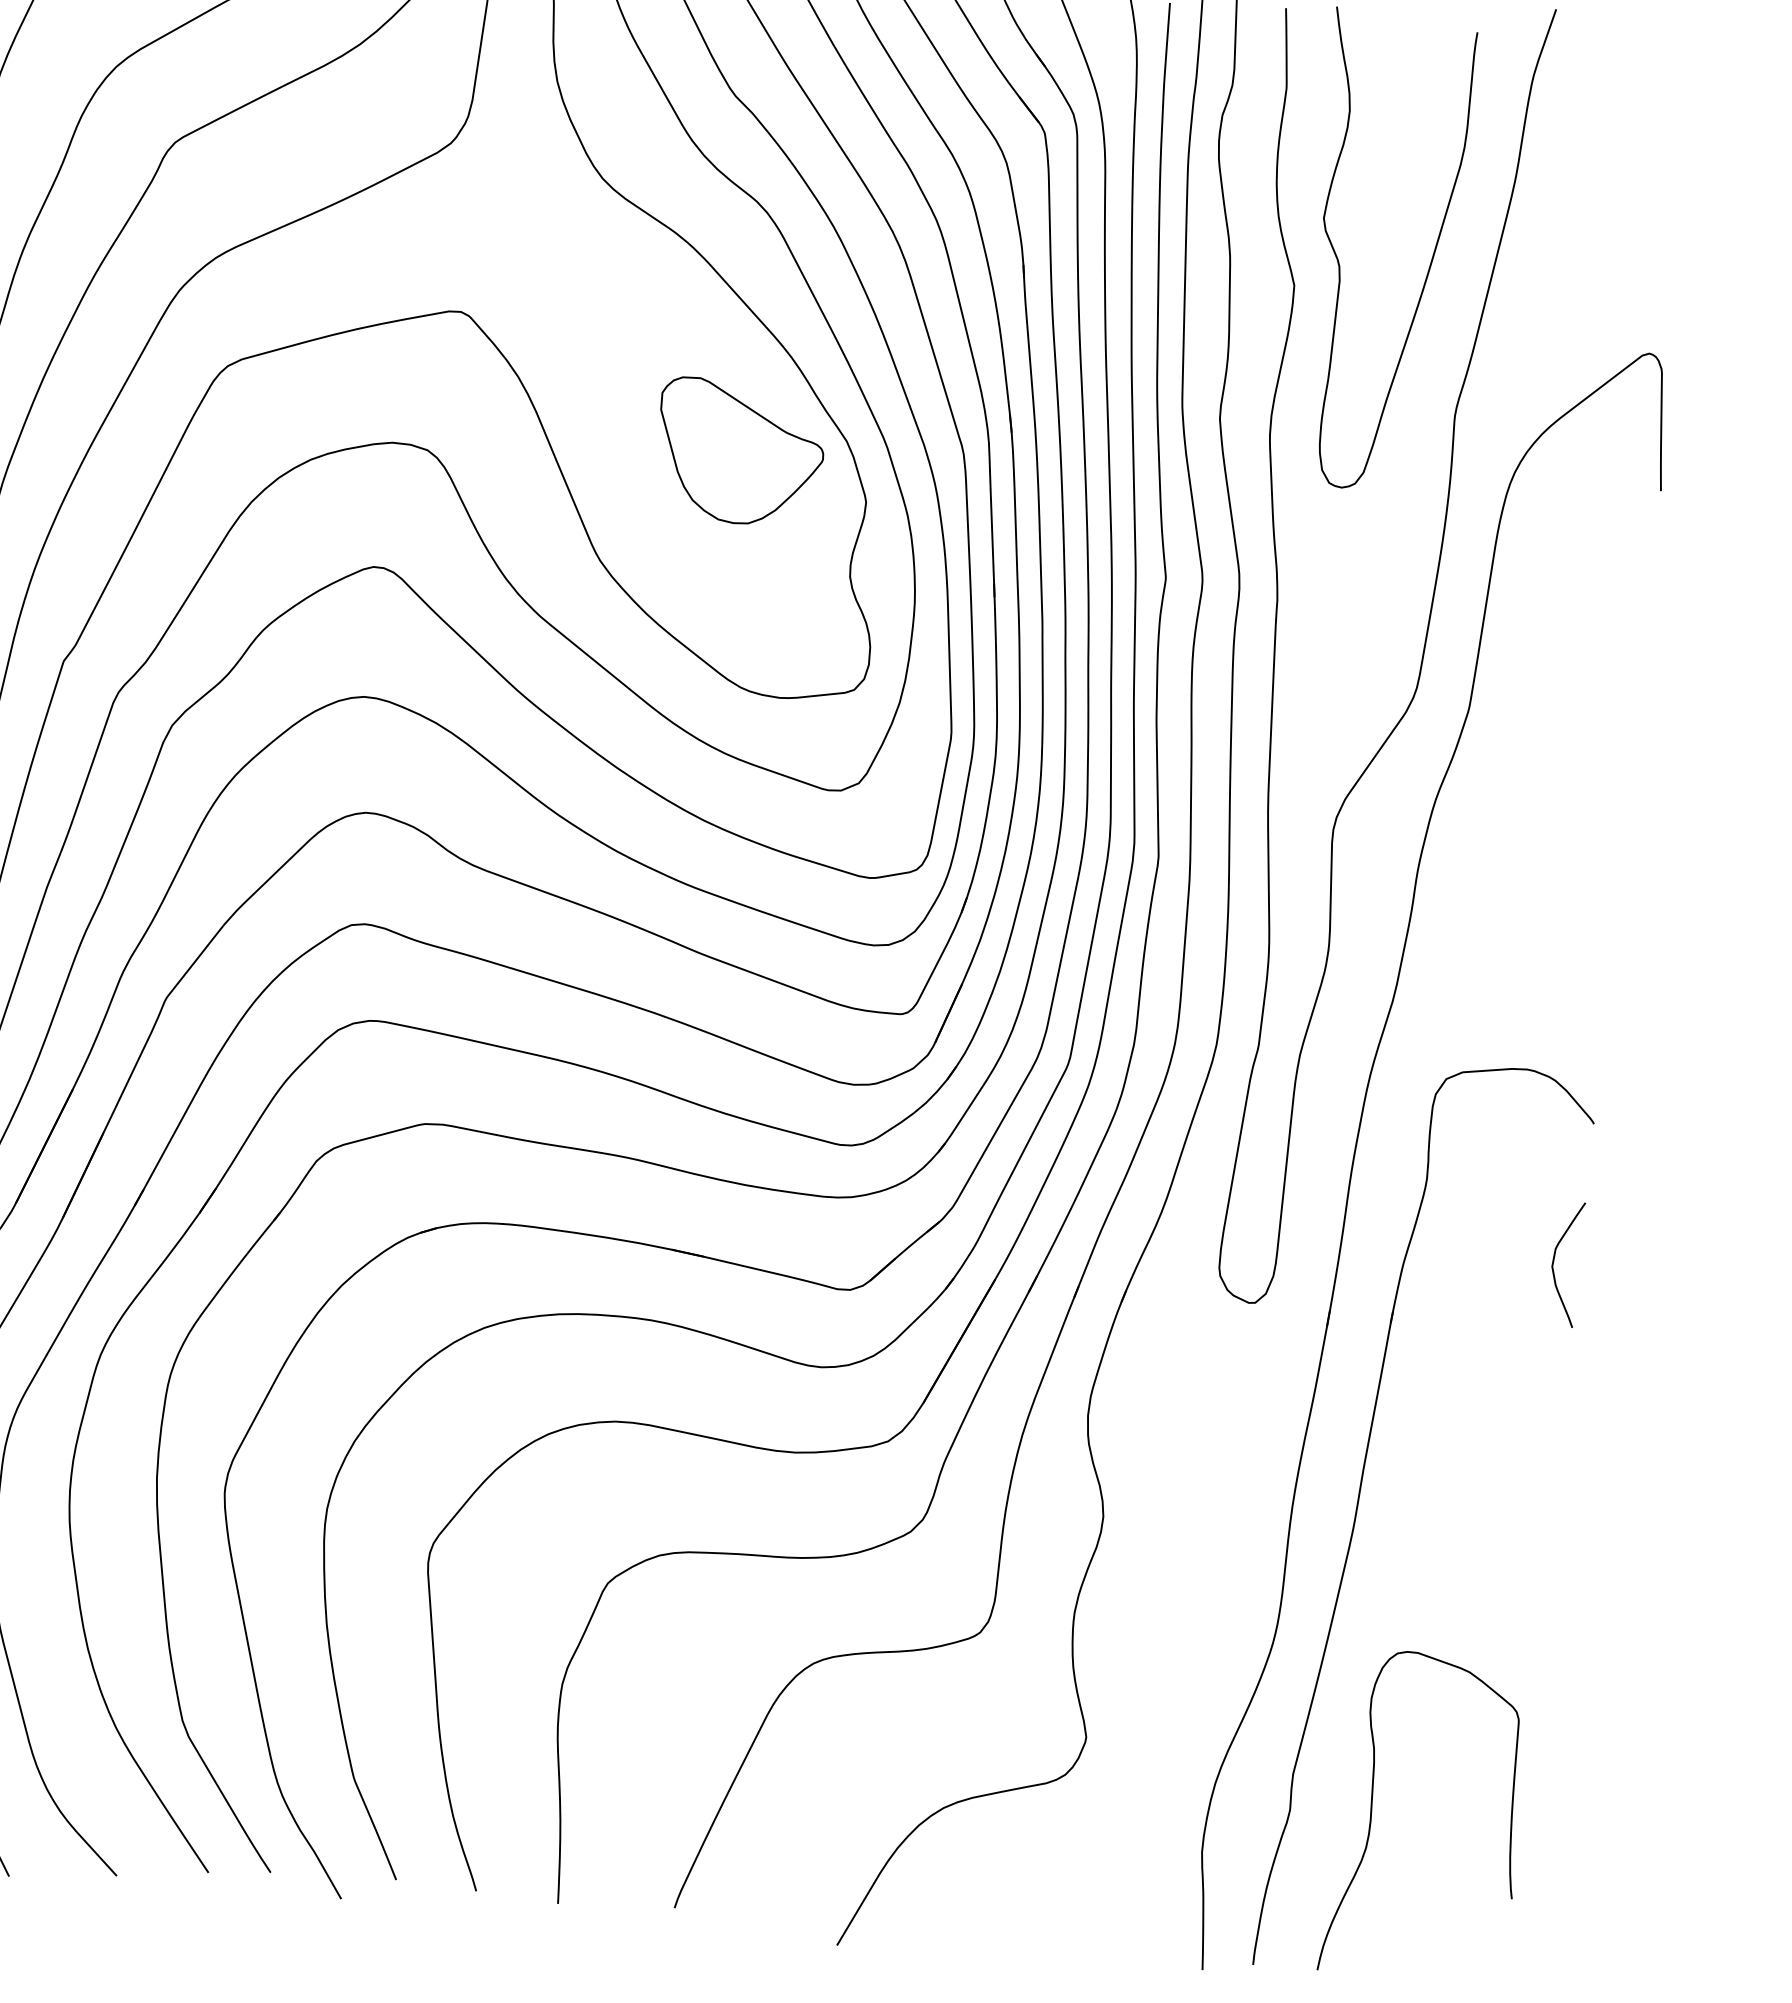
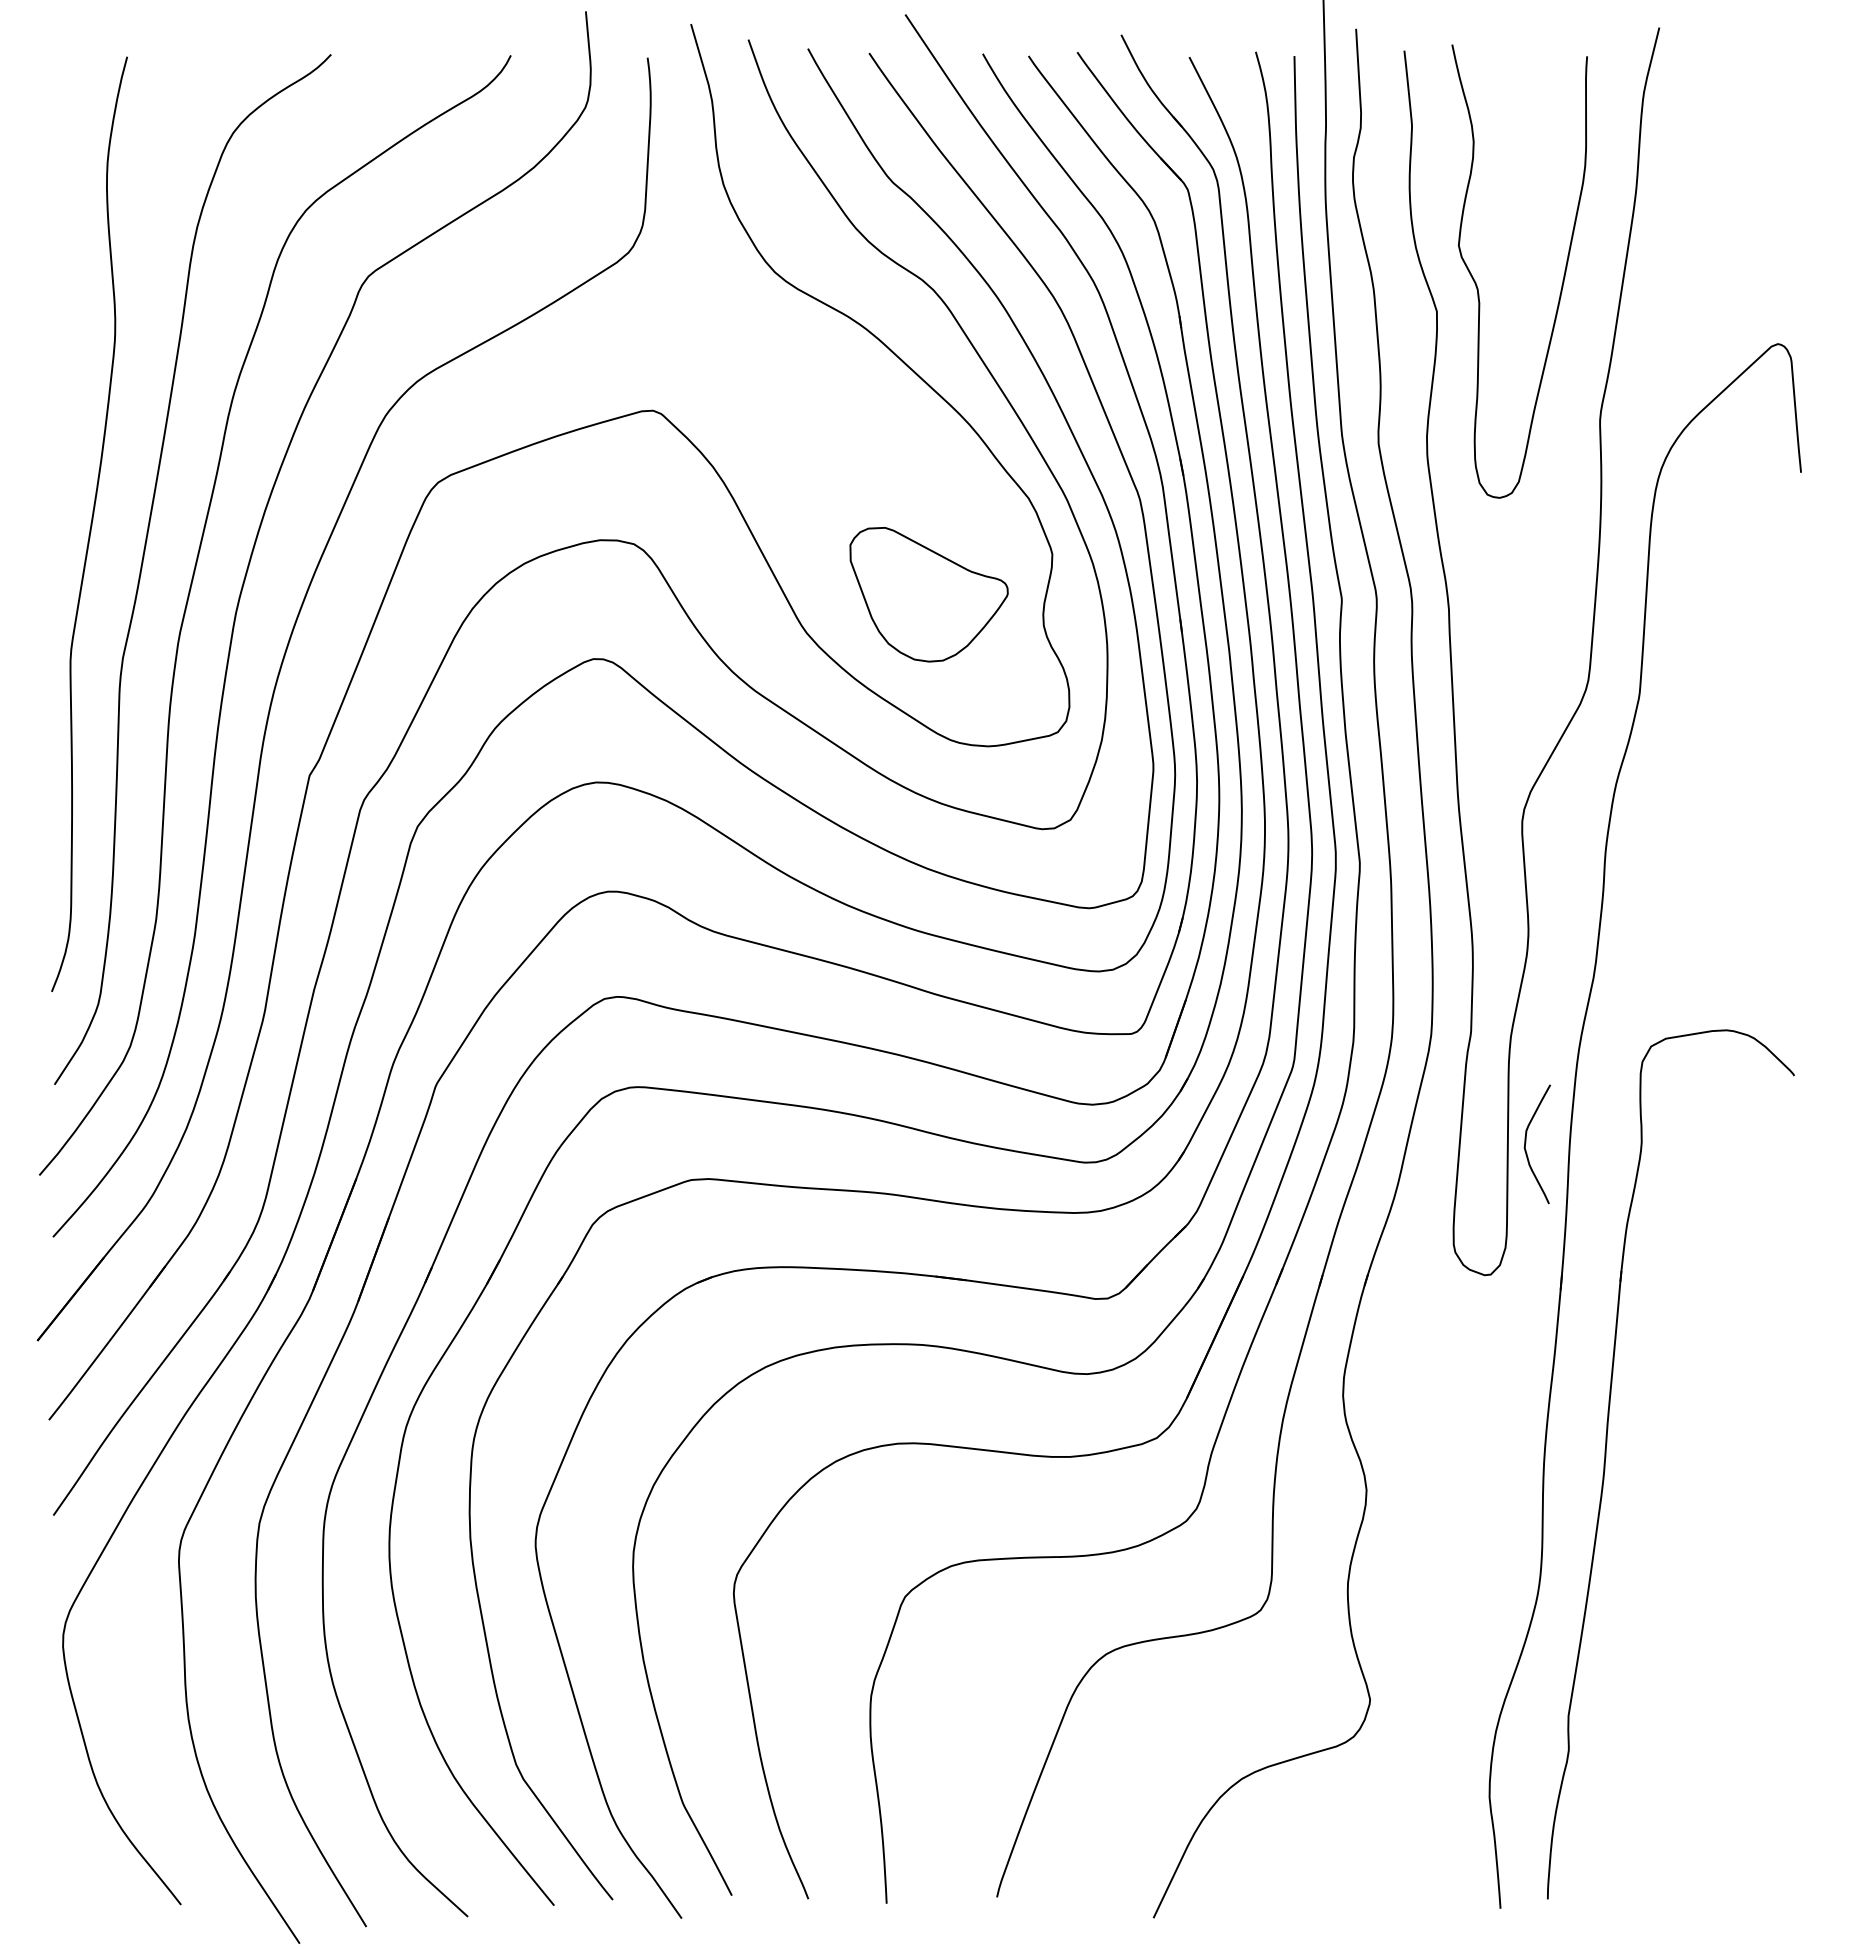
part: (739, 452) -> (928, 594), moved
curve: (1554, 1262) -> (1526, 1143), moved
curve: (1372, 1810) -> (1646, 1743), removed

